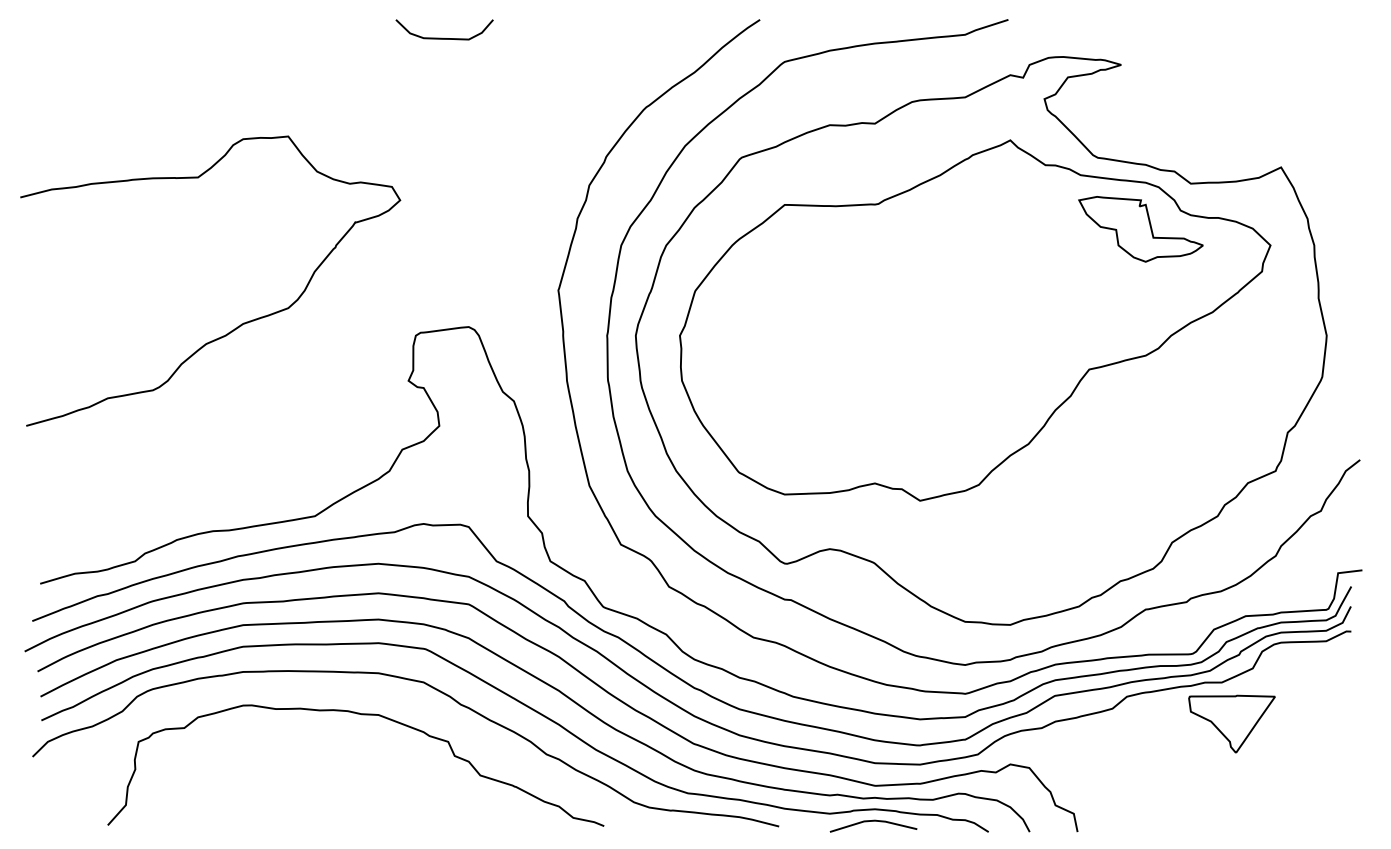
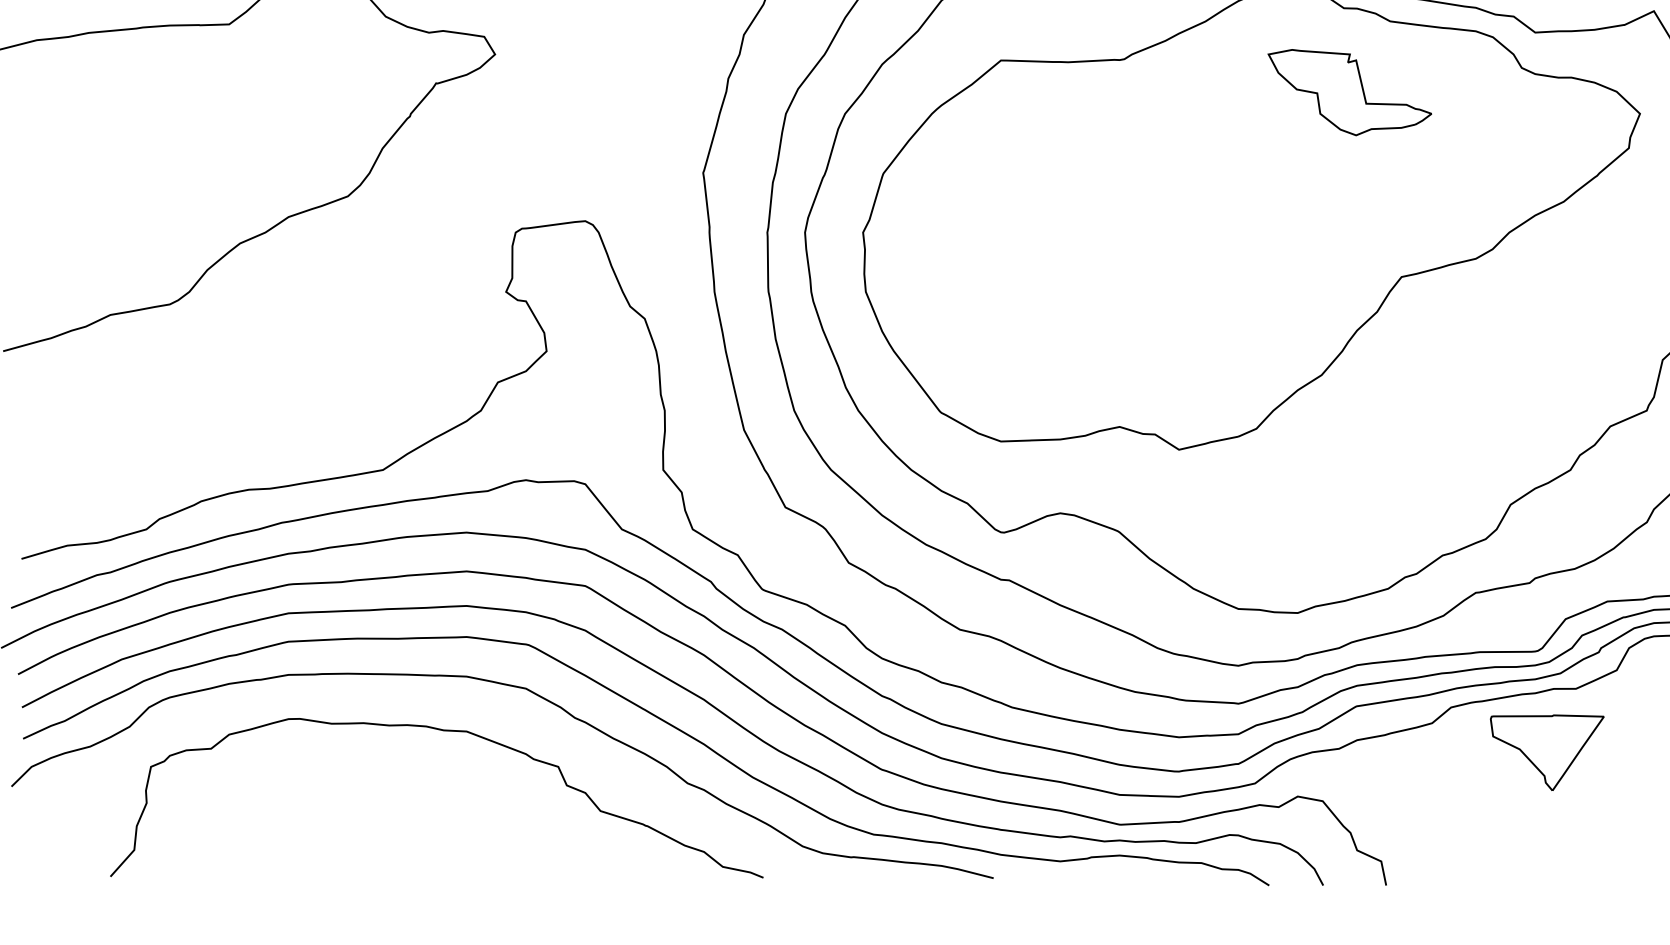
part: (1140, 229) -> (1349, 92), moved
part: (1231, 723) -> (1546, 751), moved
line: (873, 821) -> (1117, 871), removed

